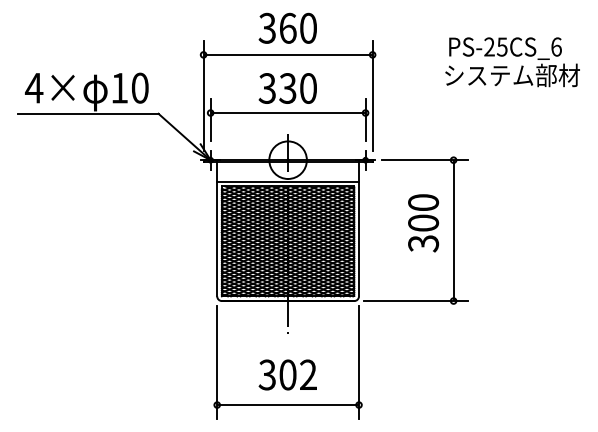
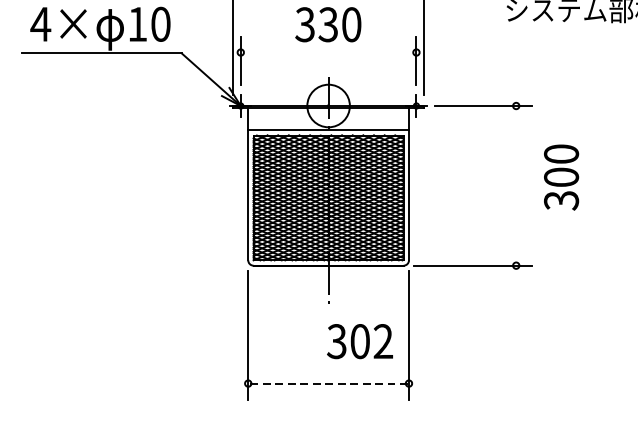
line: (287, 113) -> (327, 53), removed
text: (423, 223) -> (561, 177), moved
line: (453, 230) -> (516, 185), removed
text: (287, 374) -> (359, 341), moved
line: (288, 405) -> (329, 384), solid -> dashed

